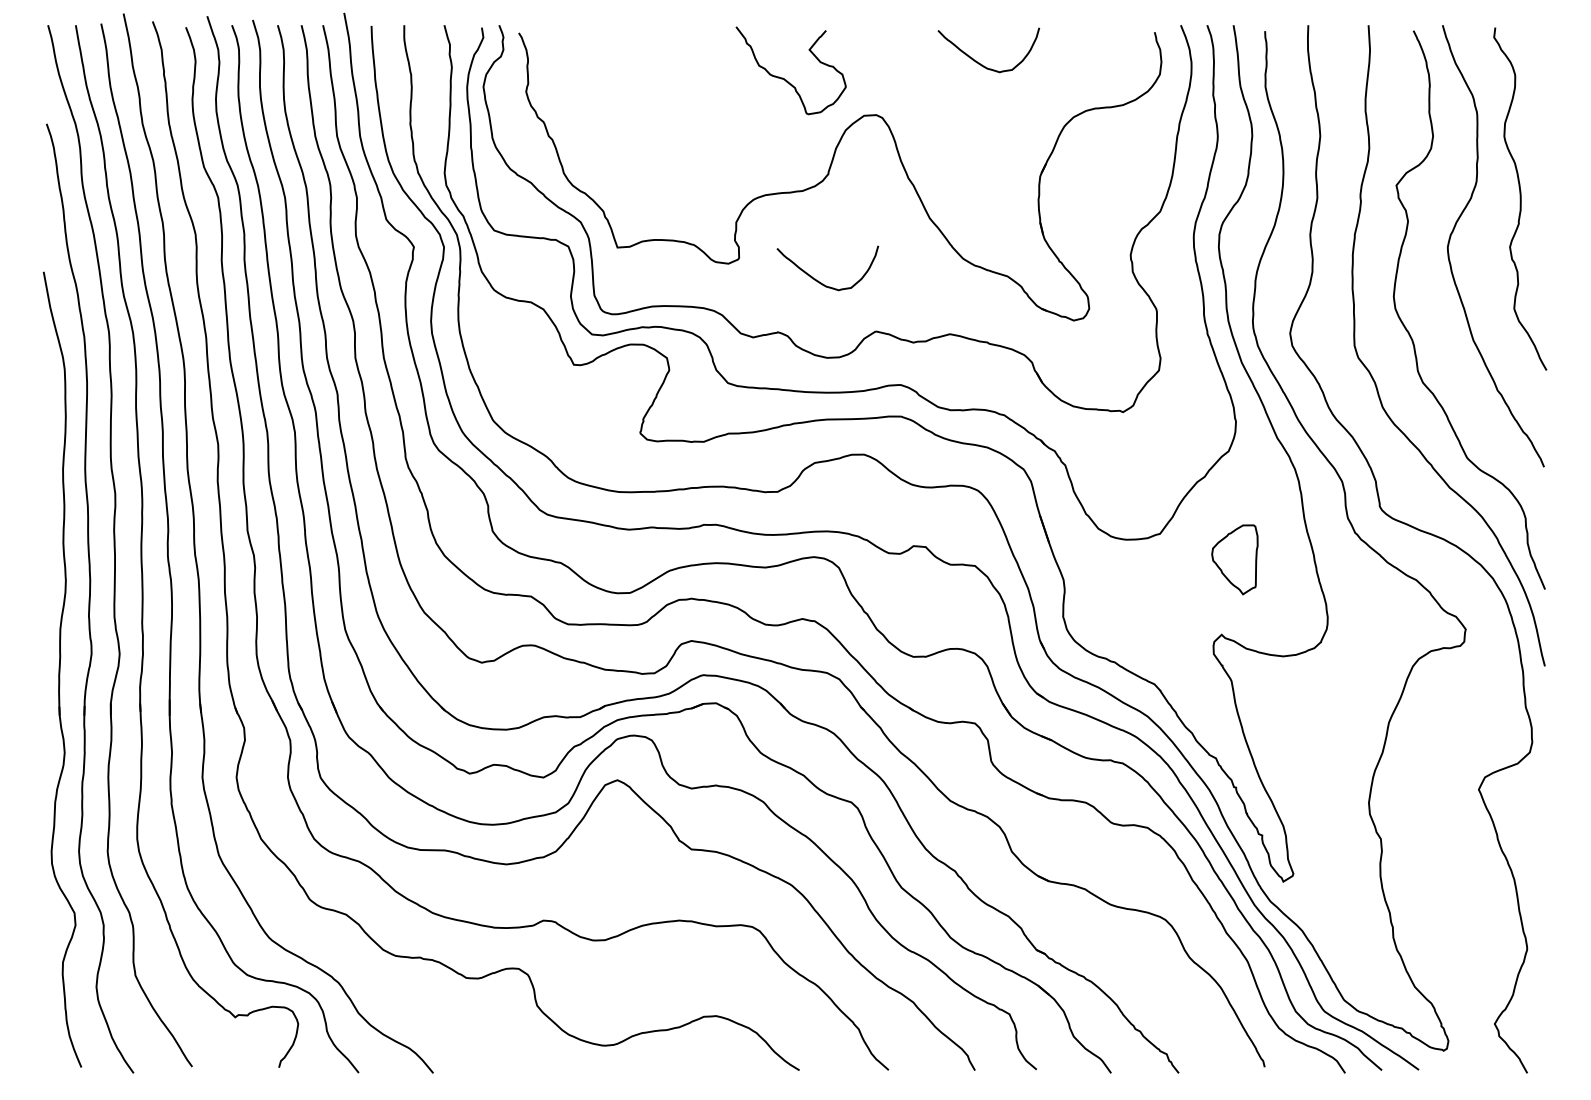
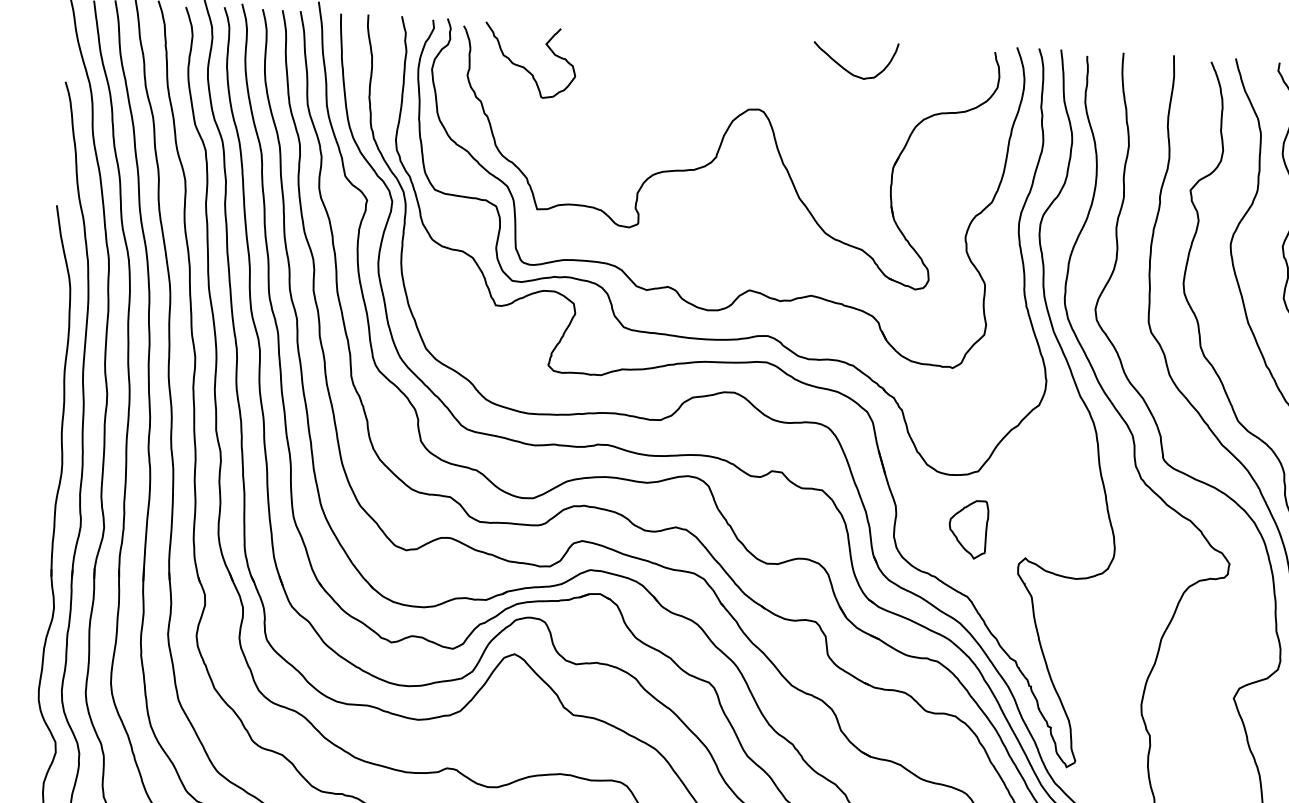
curve: (786, 79) -> (525, 67), moved
curve: (818, 280) -> (703, 245), removed
part: (1234, 559) -> (968, 529), moved

